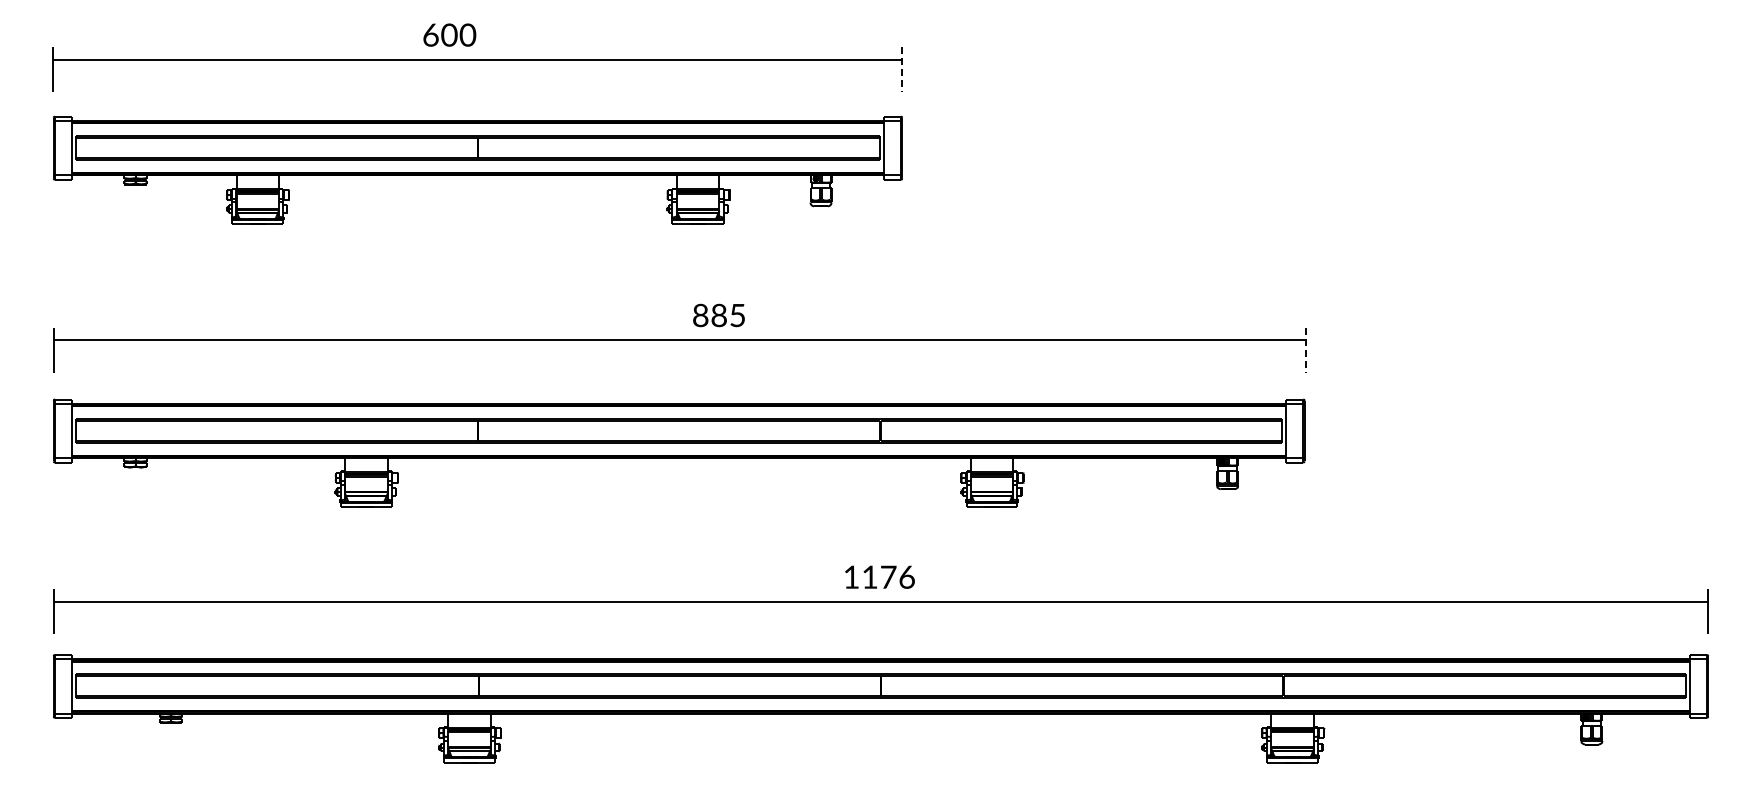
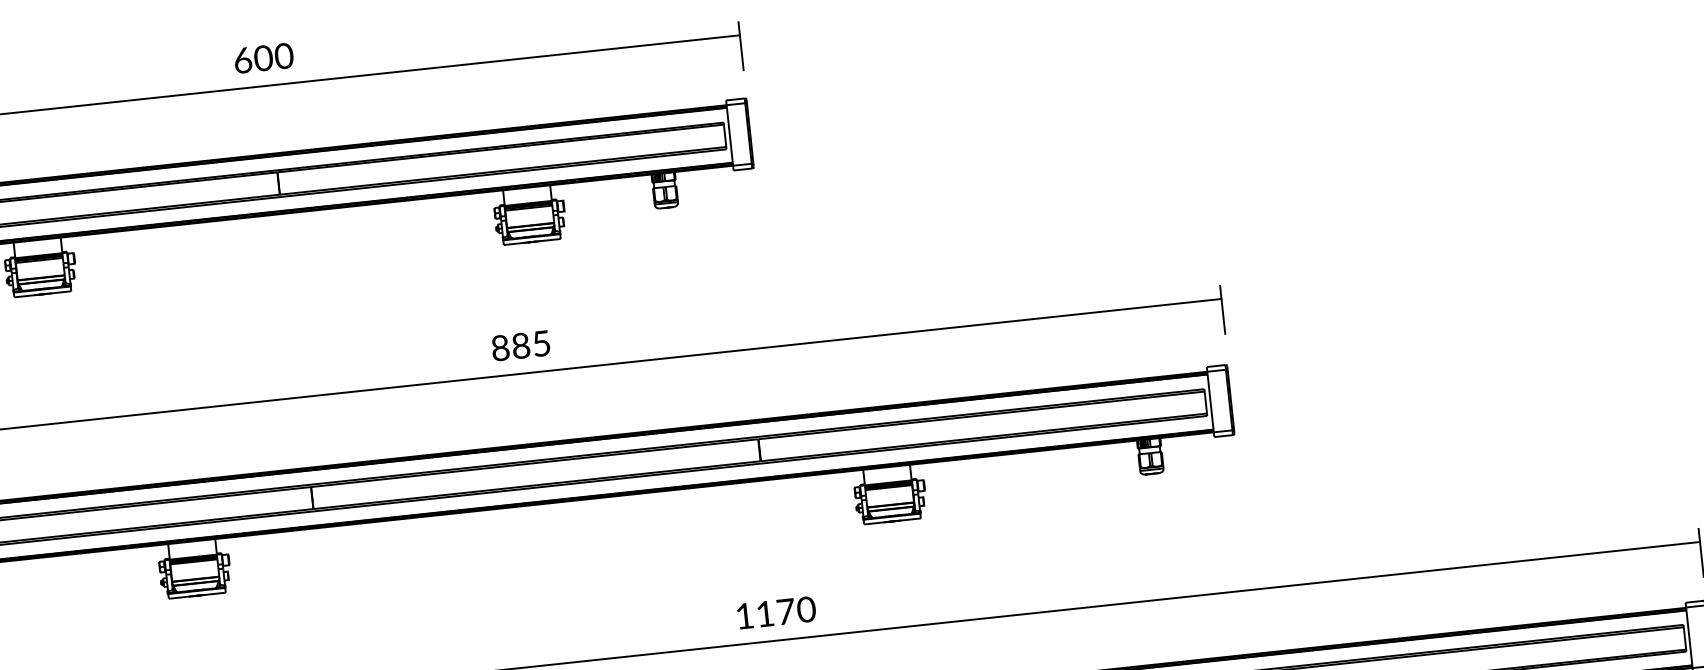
text: (449, 34) -> (263, 57), moved
line: (902, 70) -> (741, 46), dashed -> solid
text: (718, 315) -> (520, 345), moved
line: (1305, 350) -> (1222, 310), dashed -> solid
text: (906, 576) -> (805, 608), 1176 -> 1170

